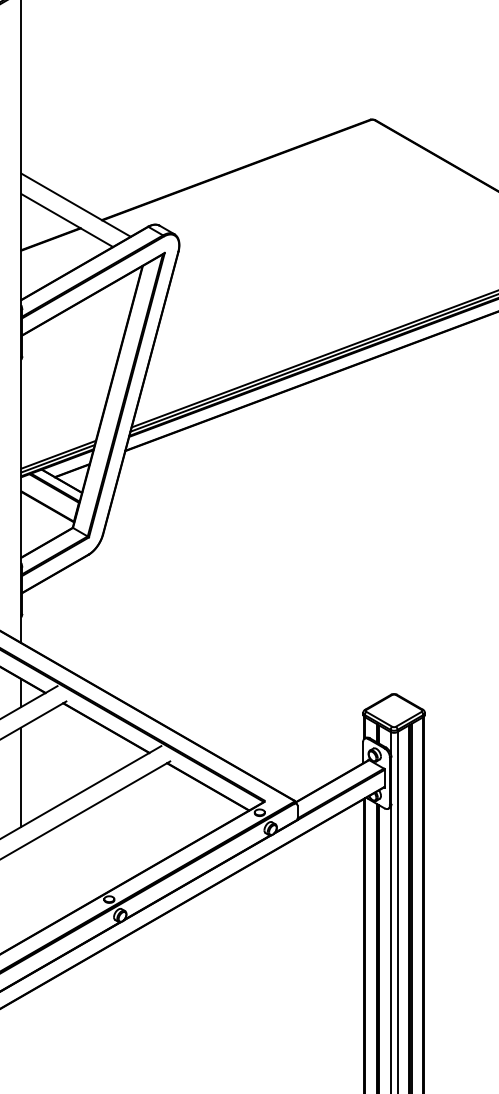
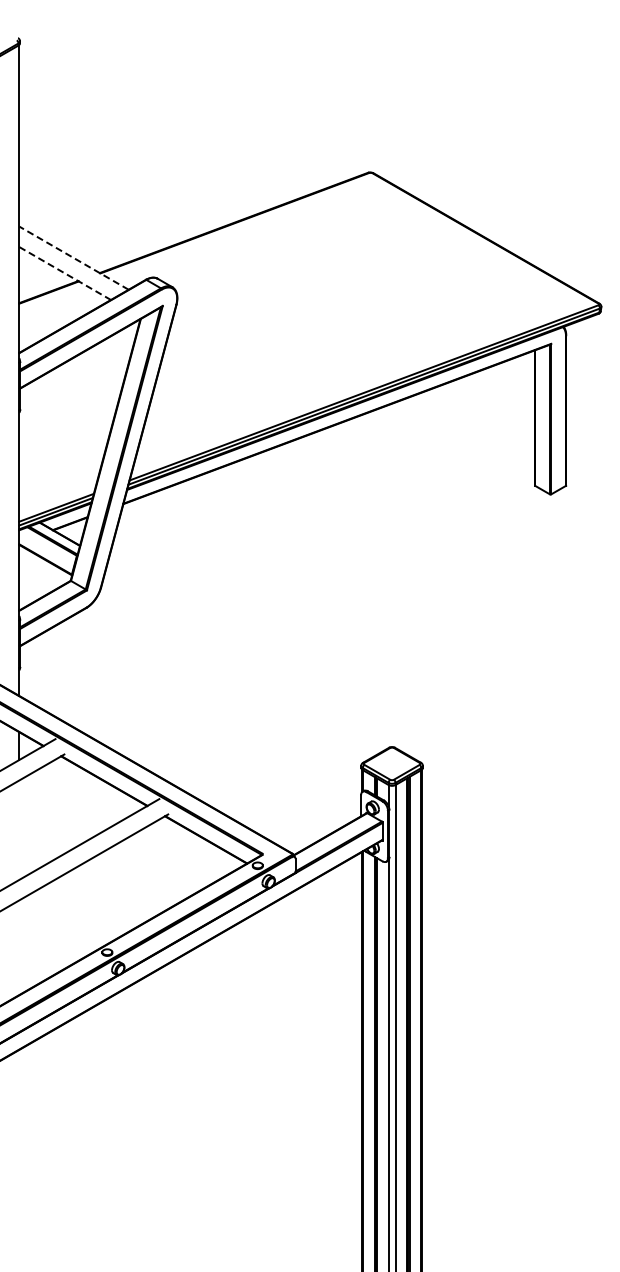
line: (75, 204) -> (73, 257), solid -> dashed
line: (67, 220) -> (65, 273), solid -> dashed
line: (21, 776) -> (19, 829), removed

